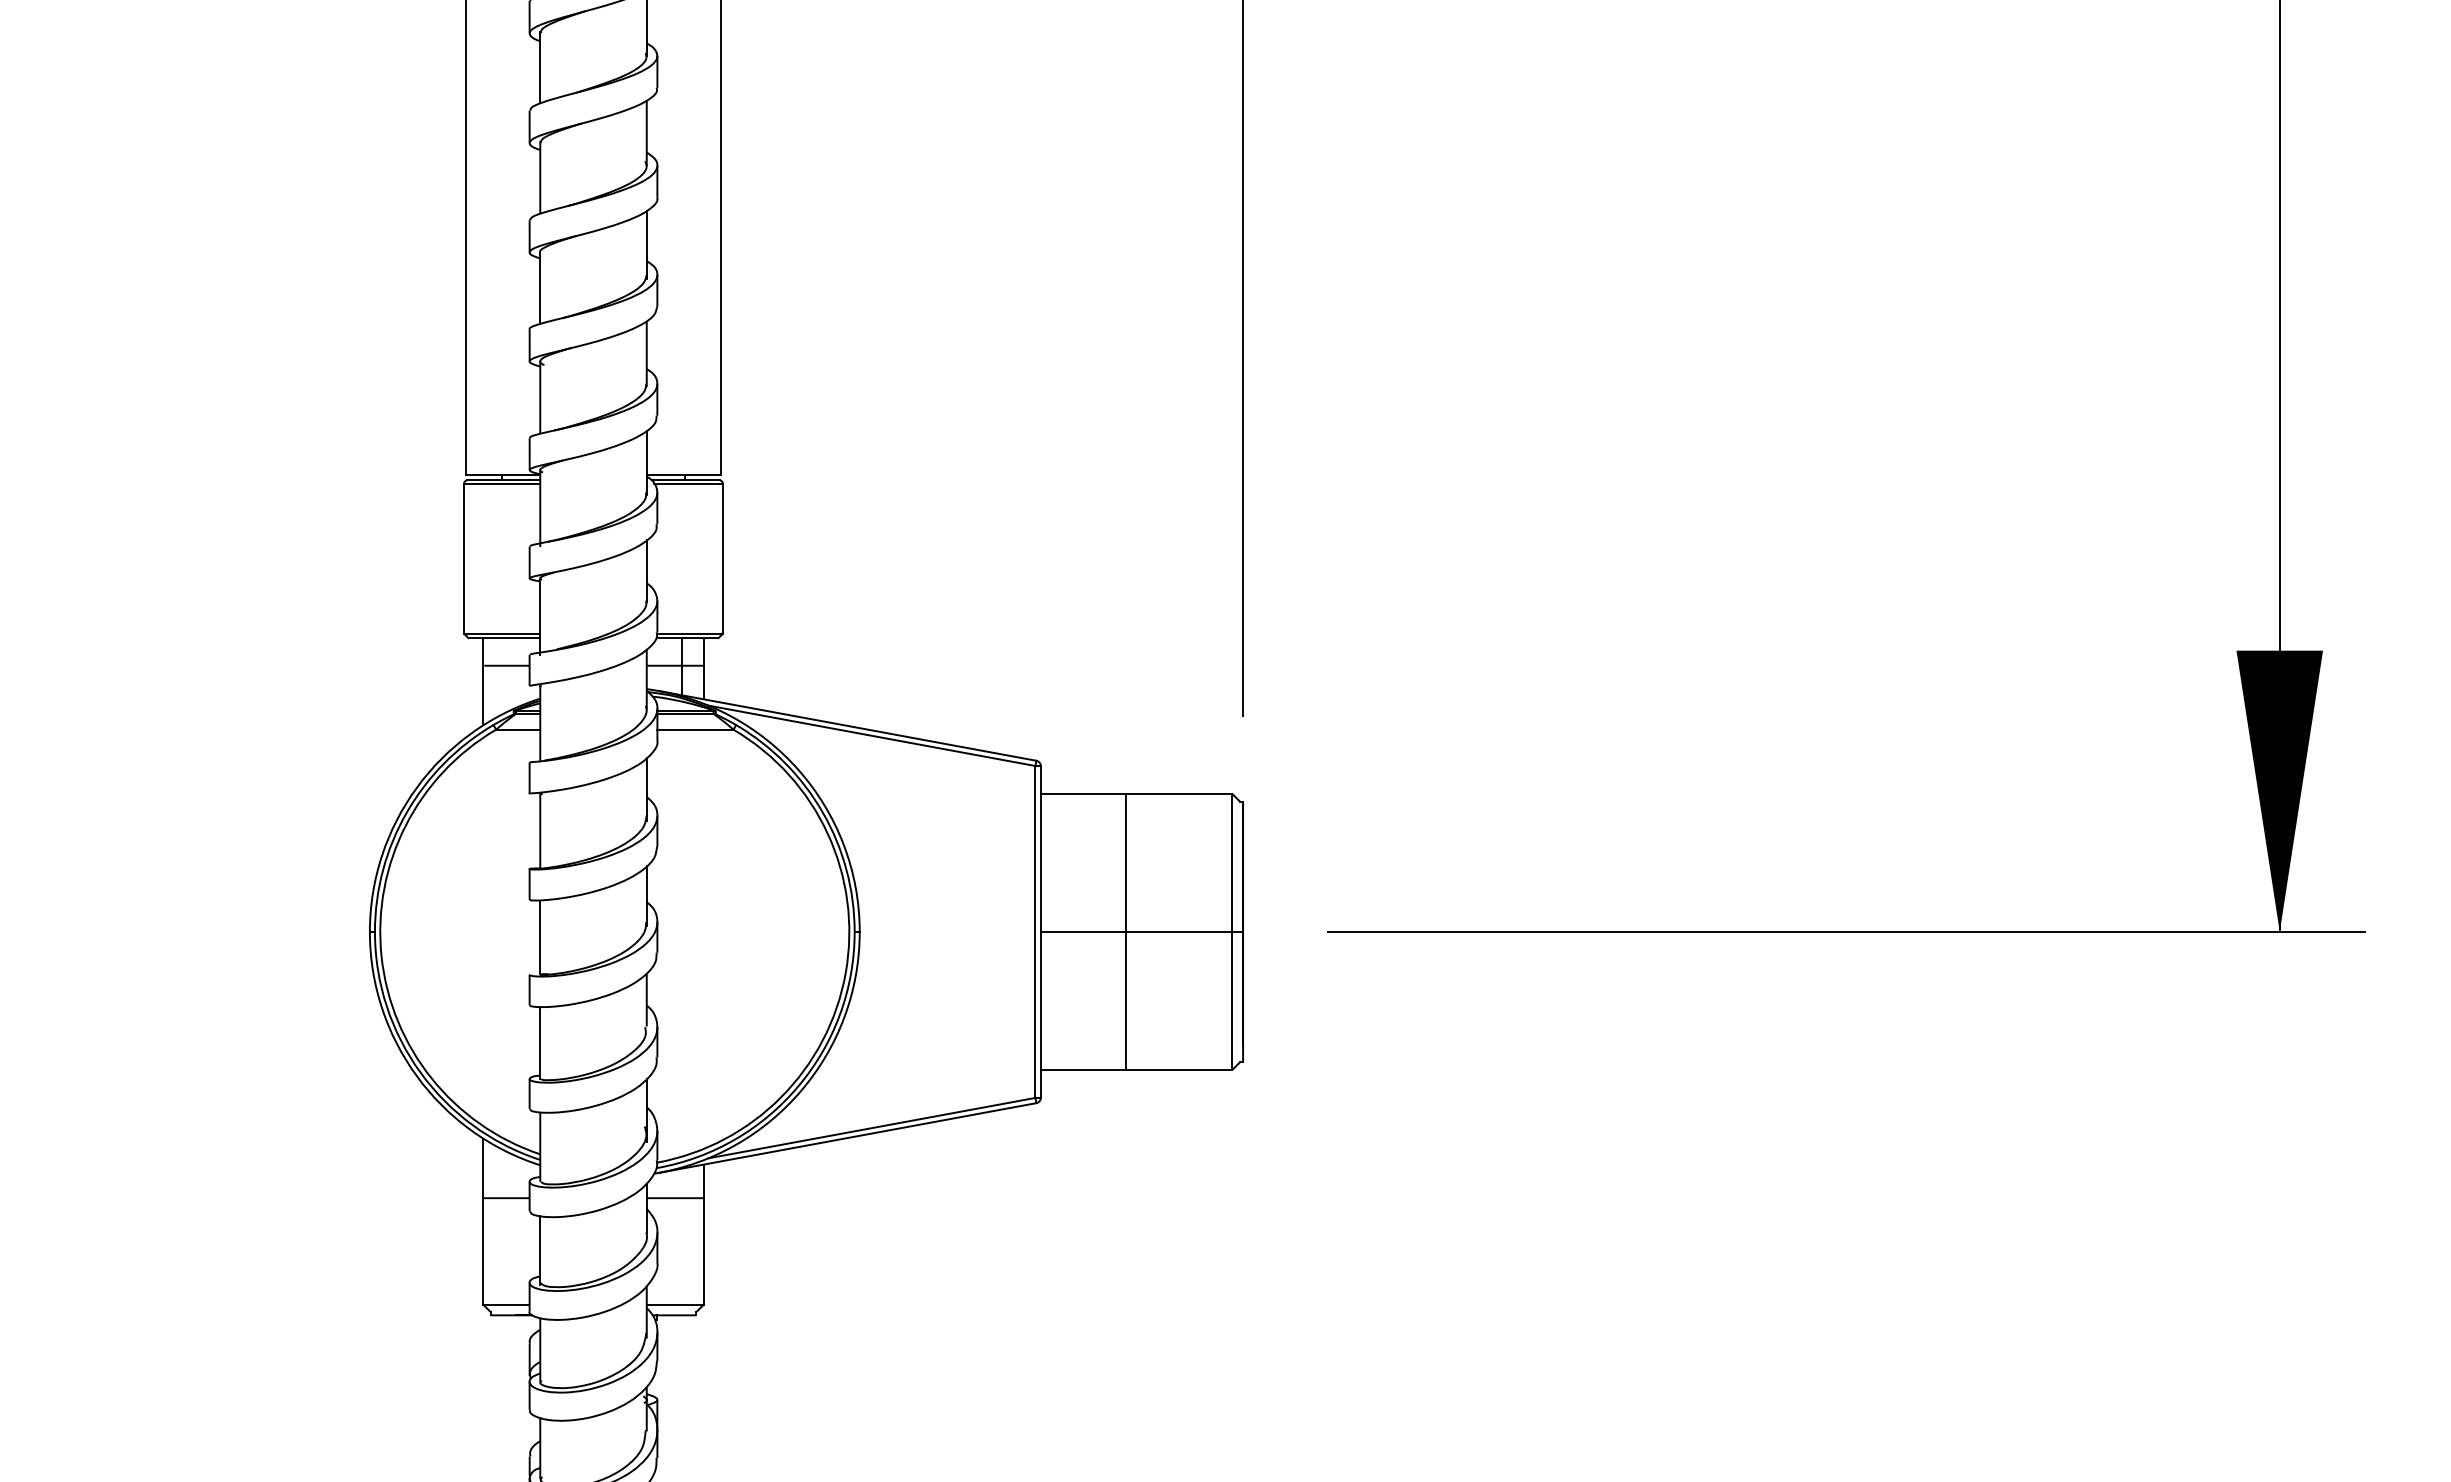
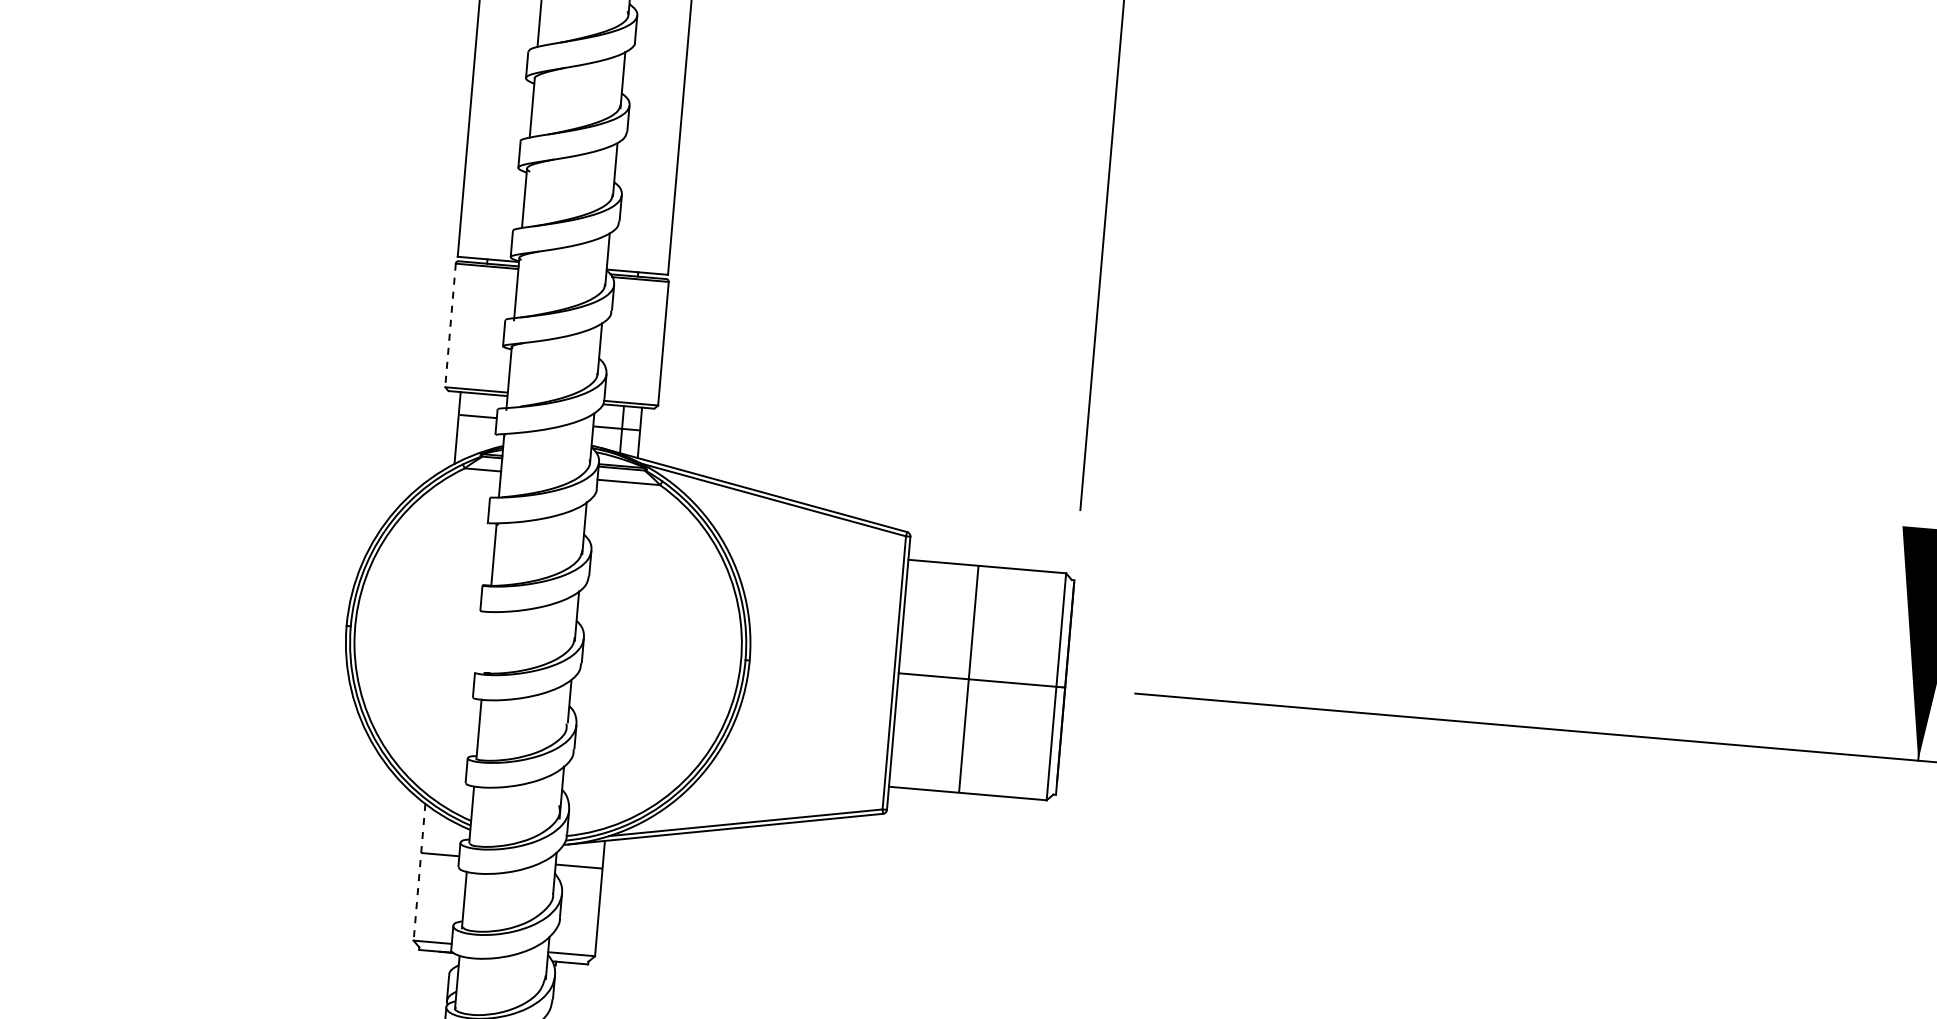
line: (464, 559) -> (450, 326), solid -> dashed
line: (540, 937) -> (486, 642), removed
line: (483, 1222) -> (419, 873), solid -> dashed

